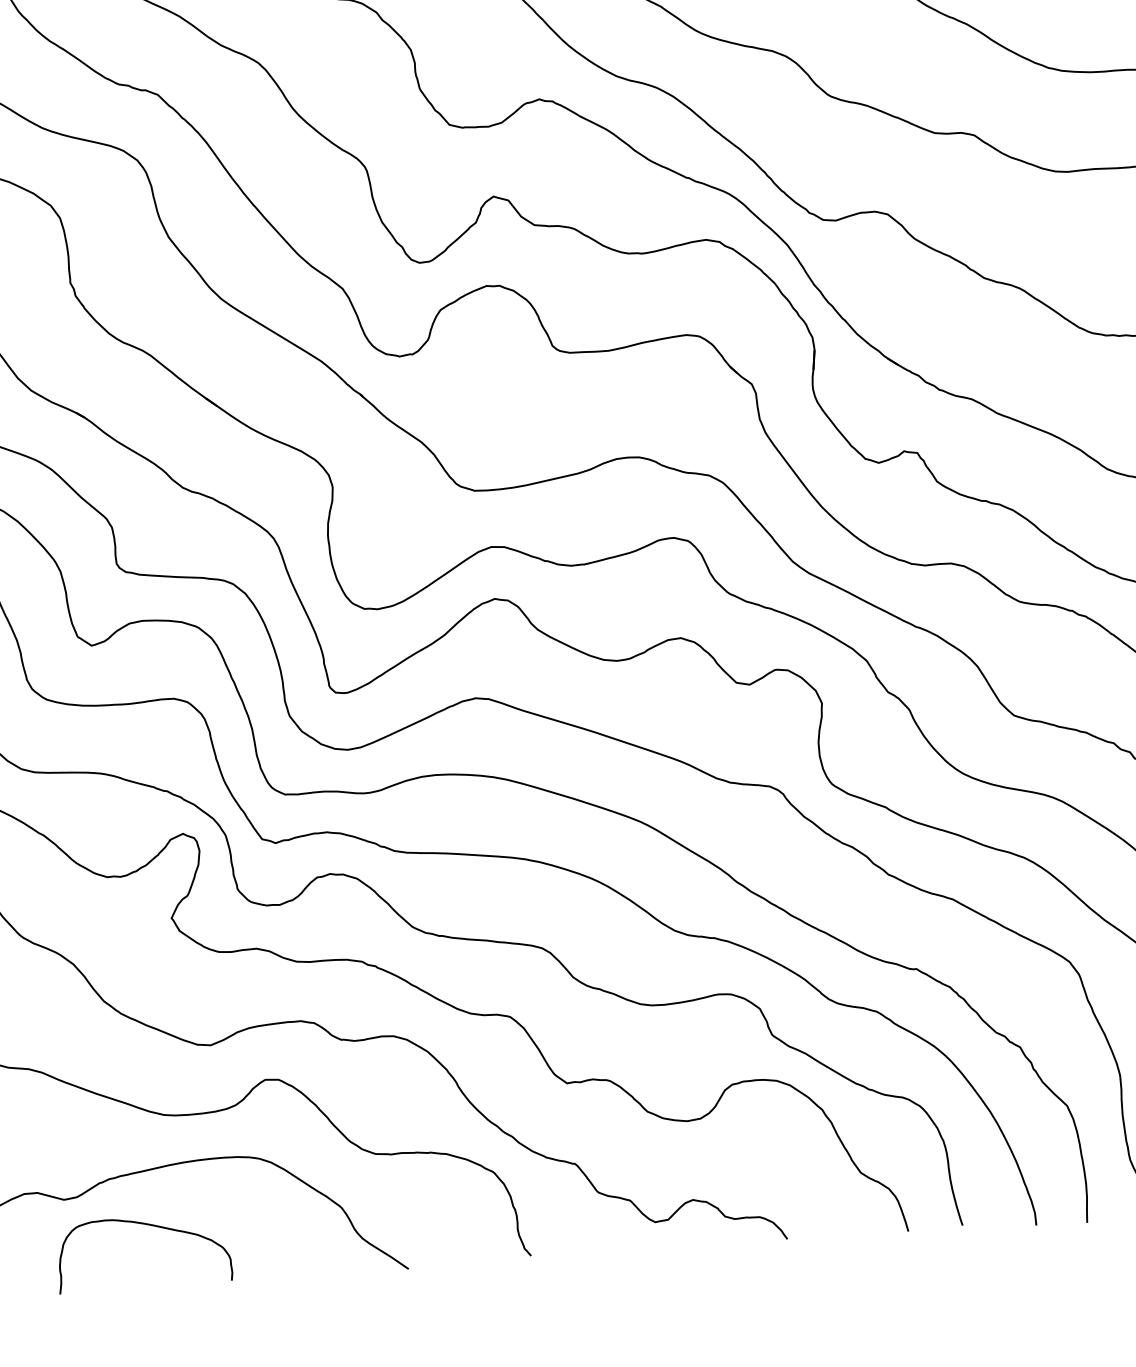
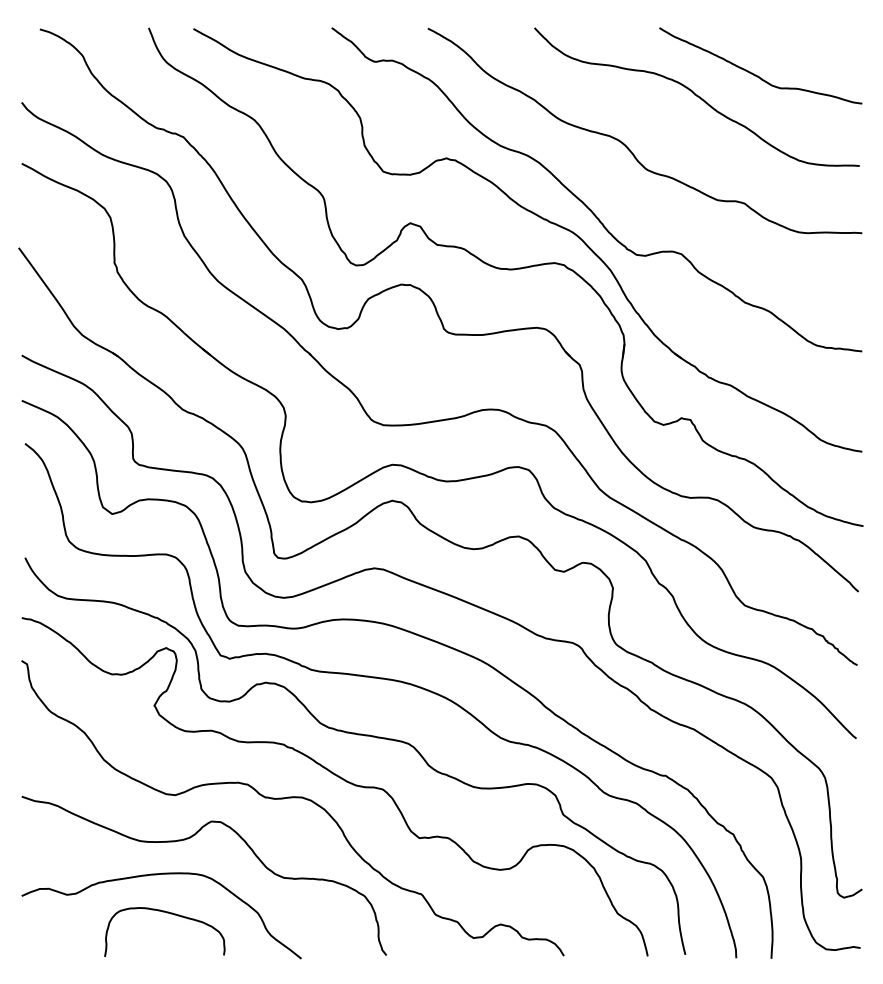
curve: (150, 1226) -> (170, 914), moved

